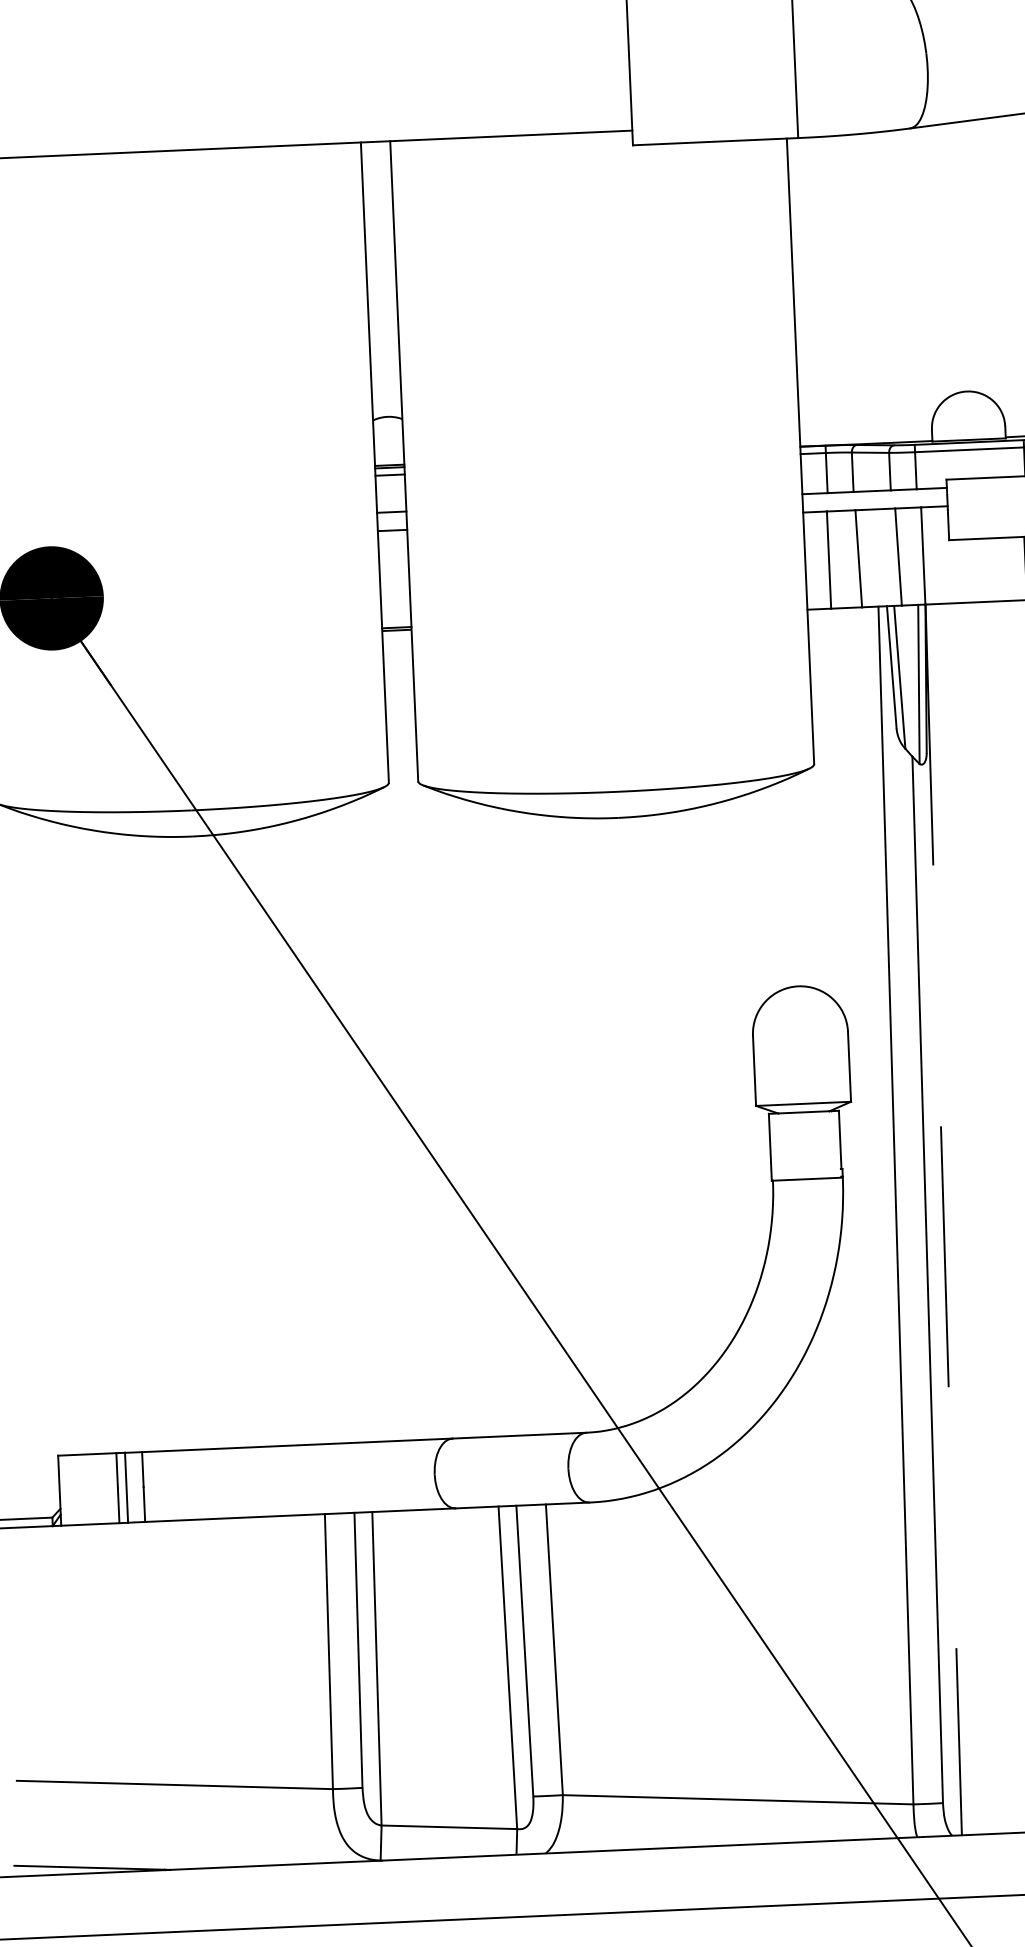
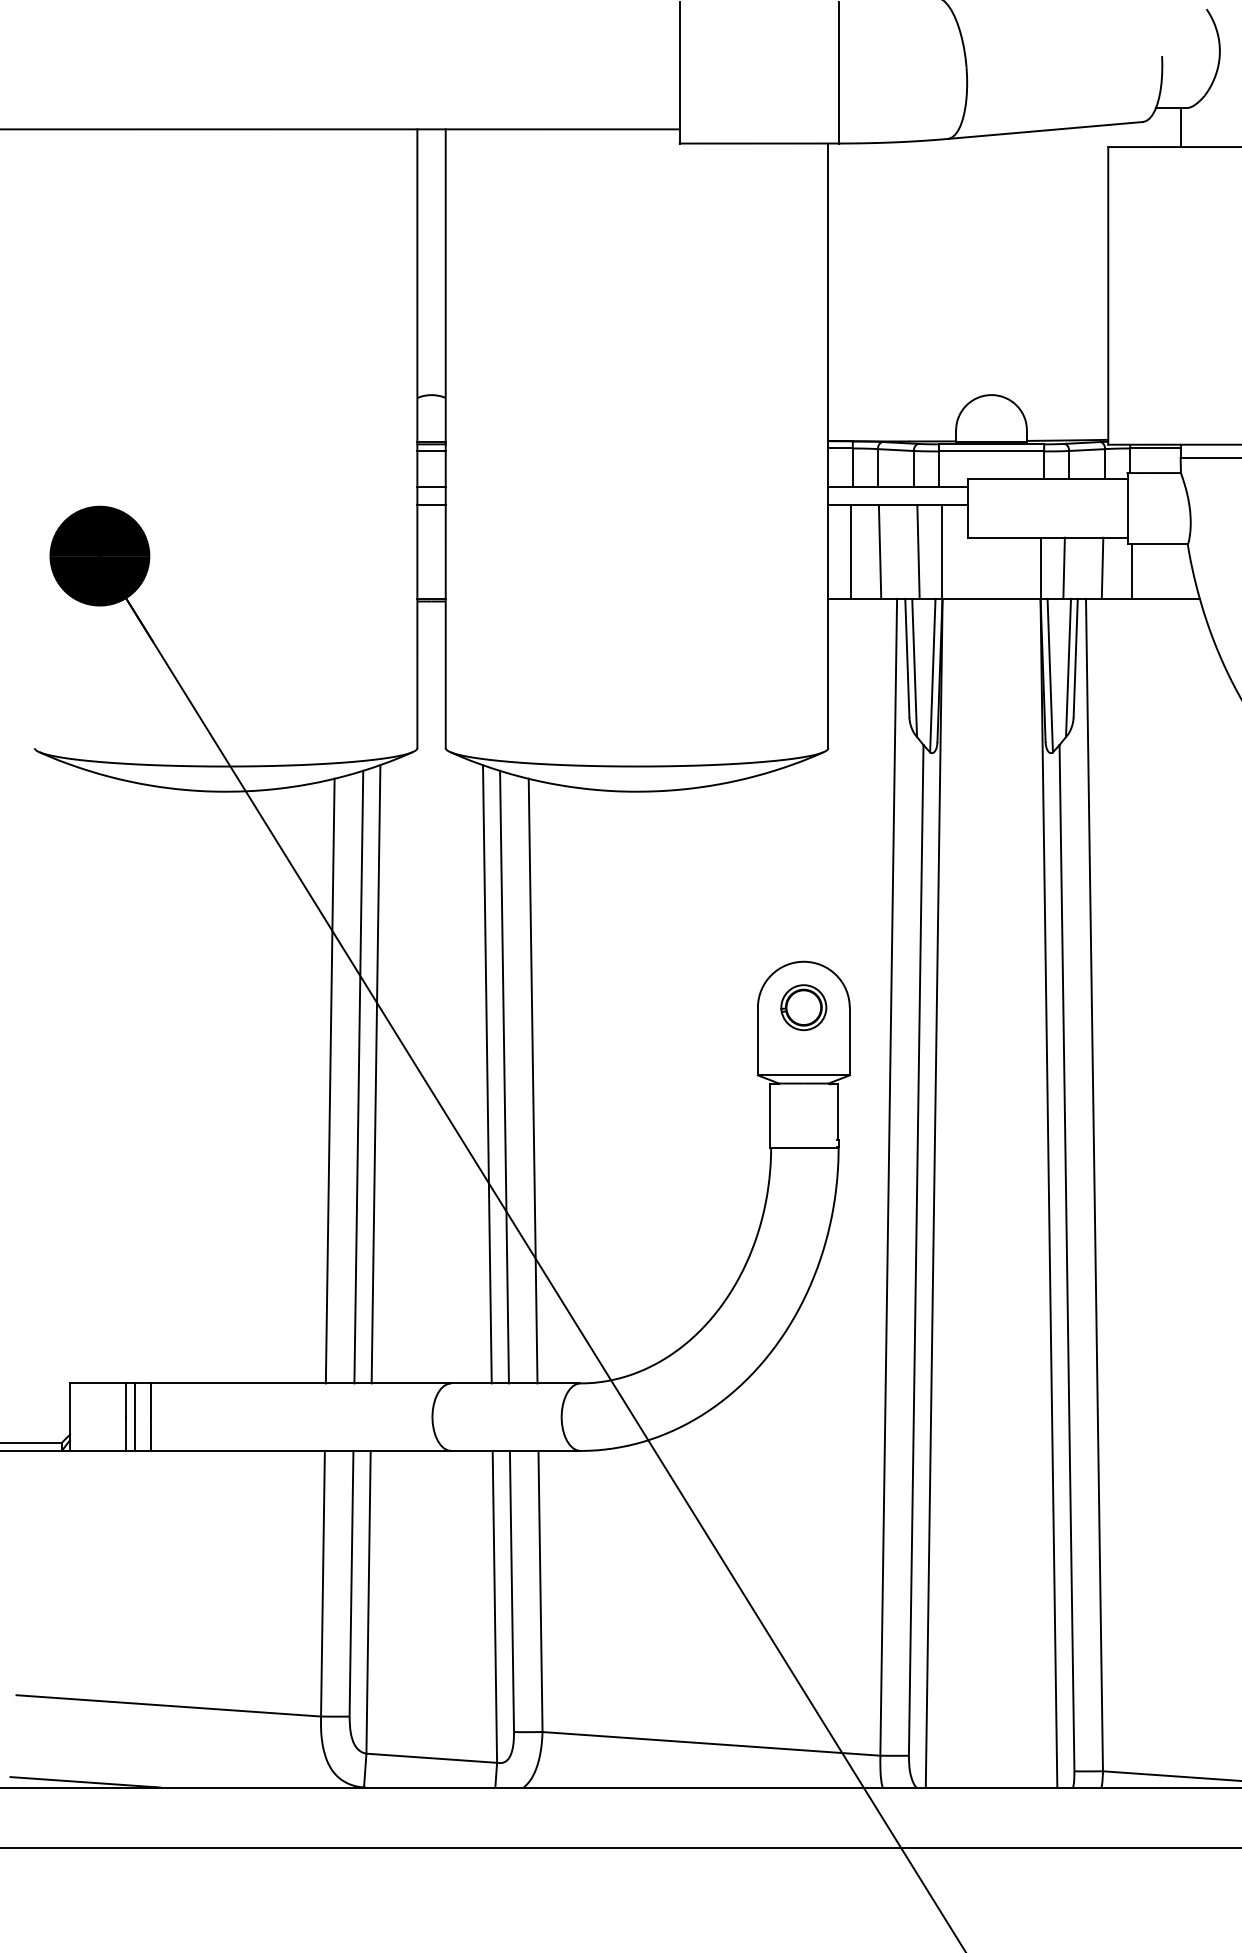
part: (800, 1033) -> (803, 1007), added
line: (476, 1117) -> (487, 1074), added
line: (493, 1118) -> (504, 1076), added
line: (523, 1121) -> (532, 1080), added
line: (360, 1122) -> (375, 1074), added
line: (342, 1125) -> (358, 1076), added
line: (312, 1130) -> (329, 1080), added
line: (944, 1220) -> (934, 1193), dashed -> solid

